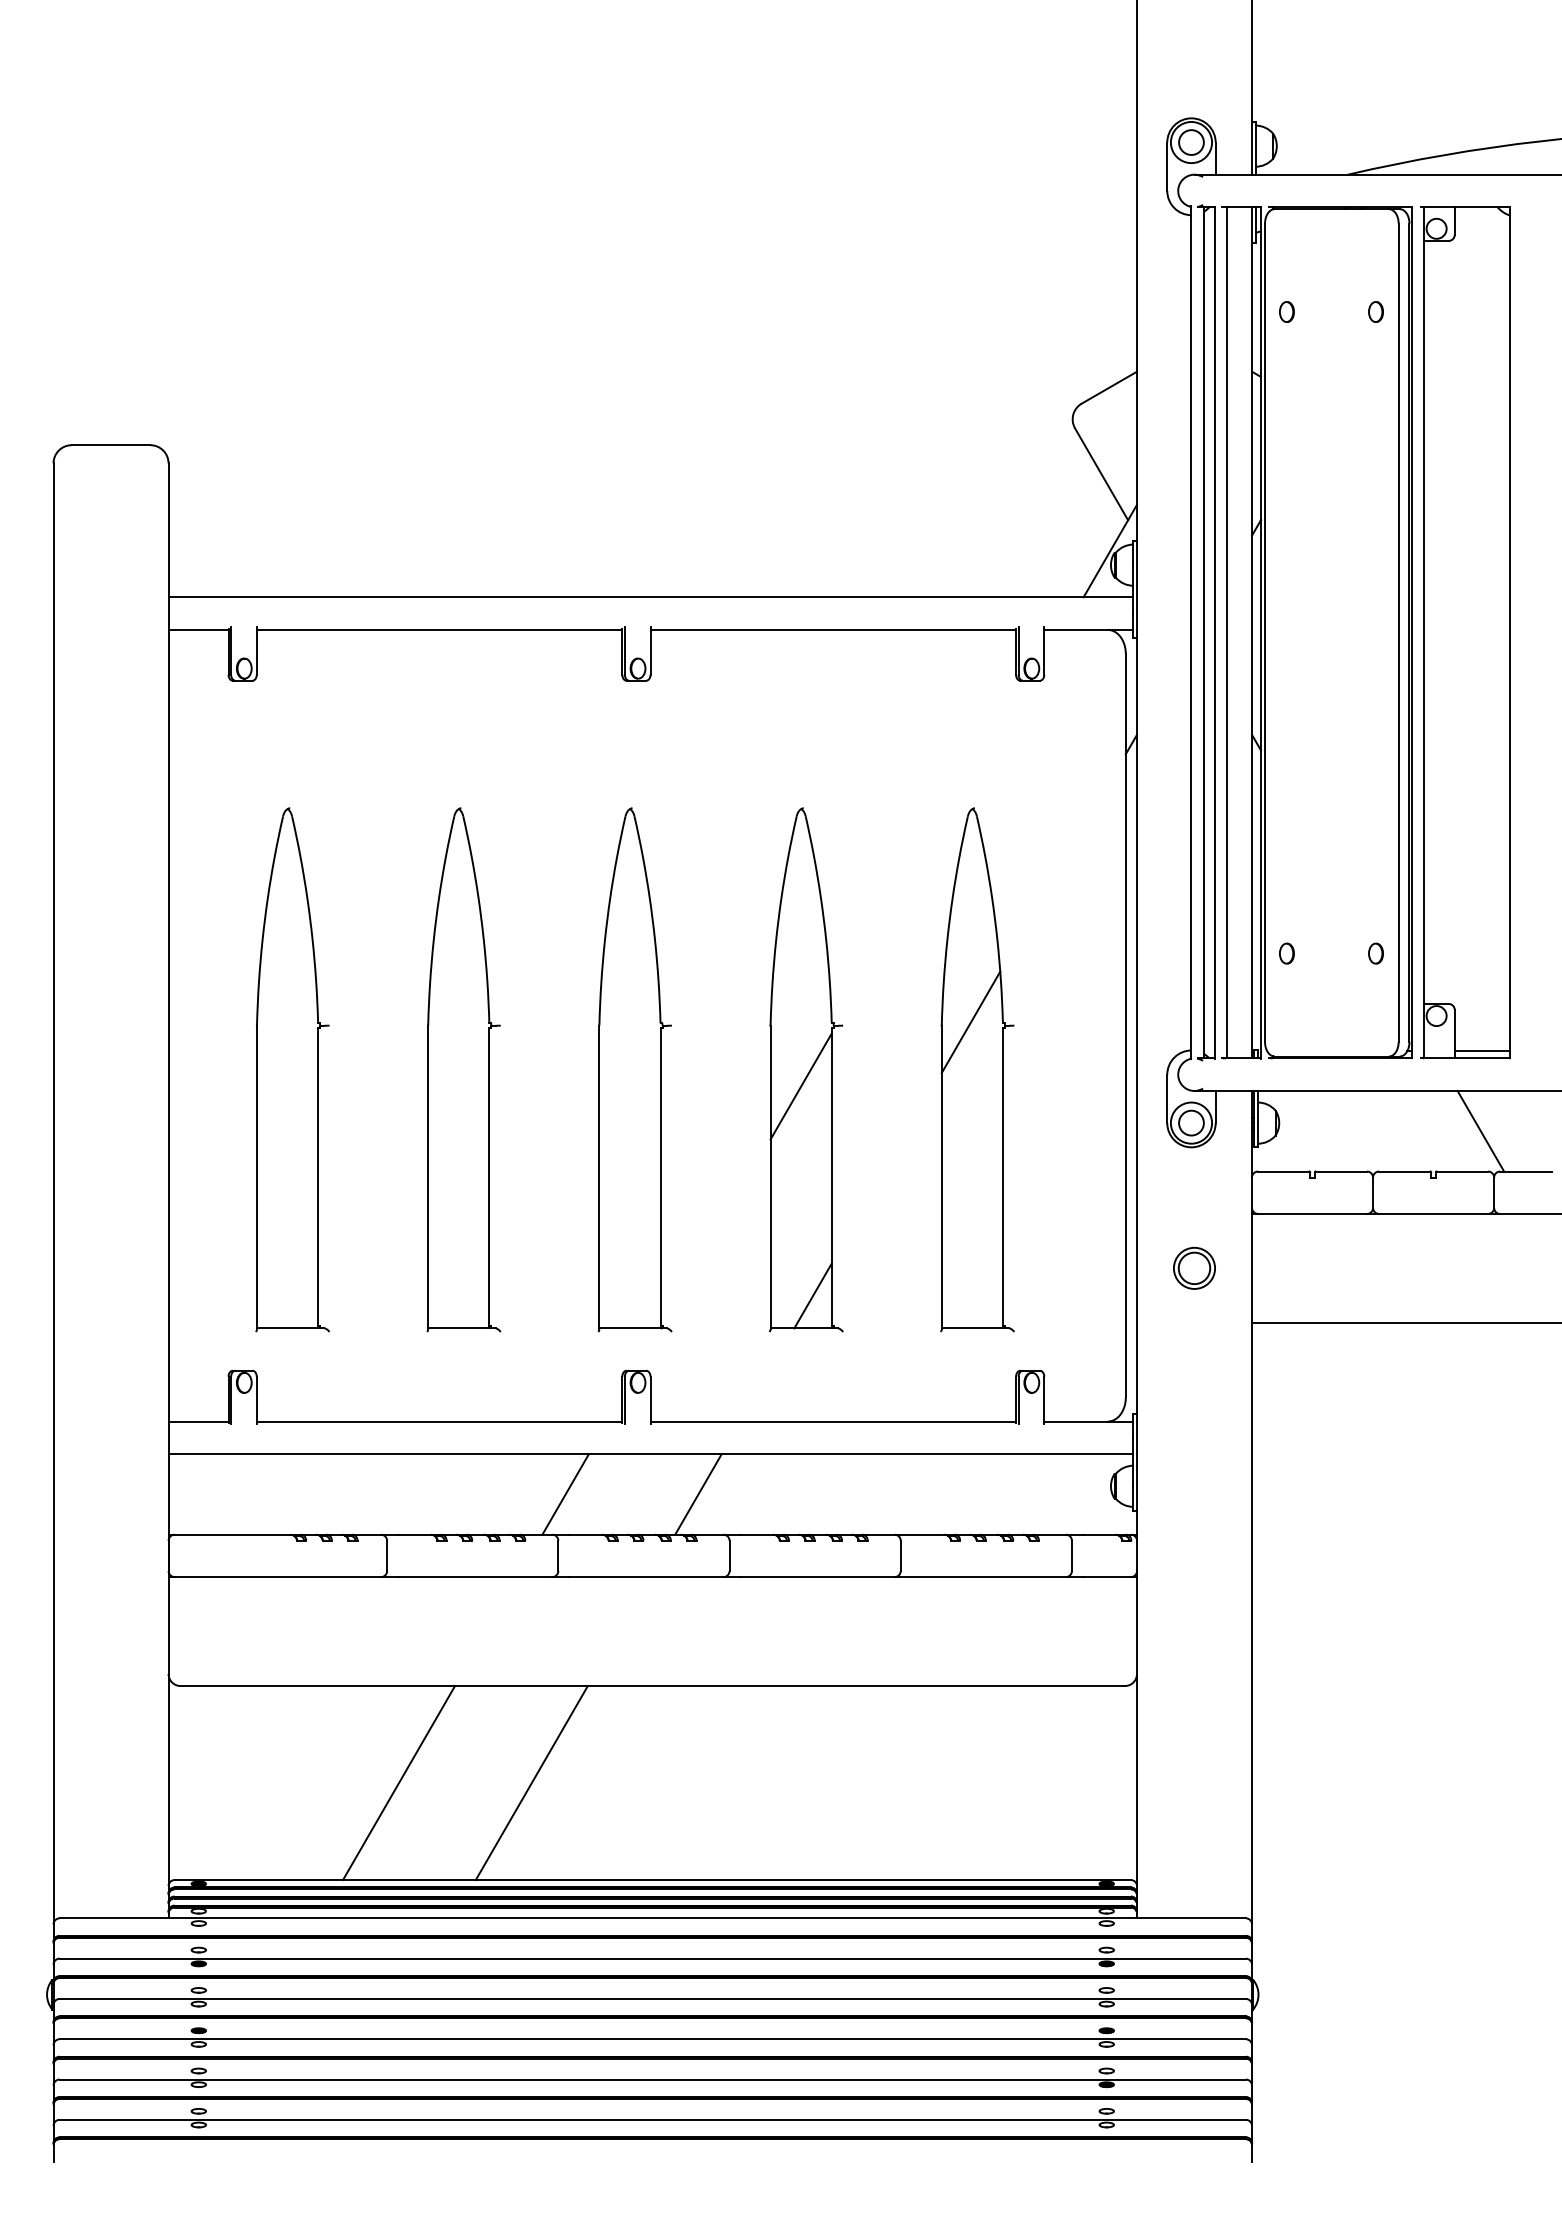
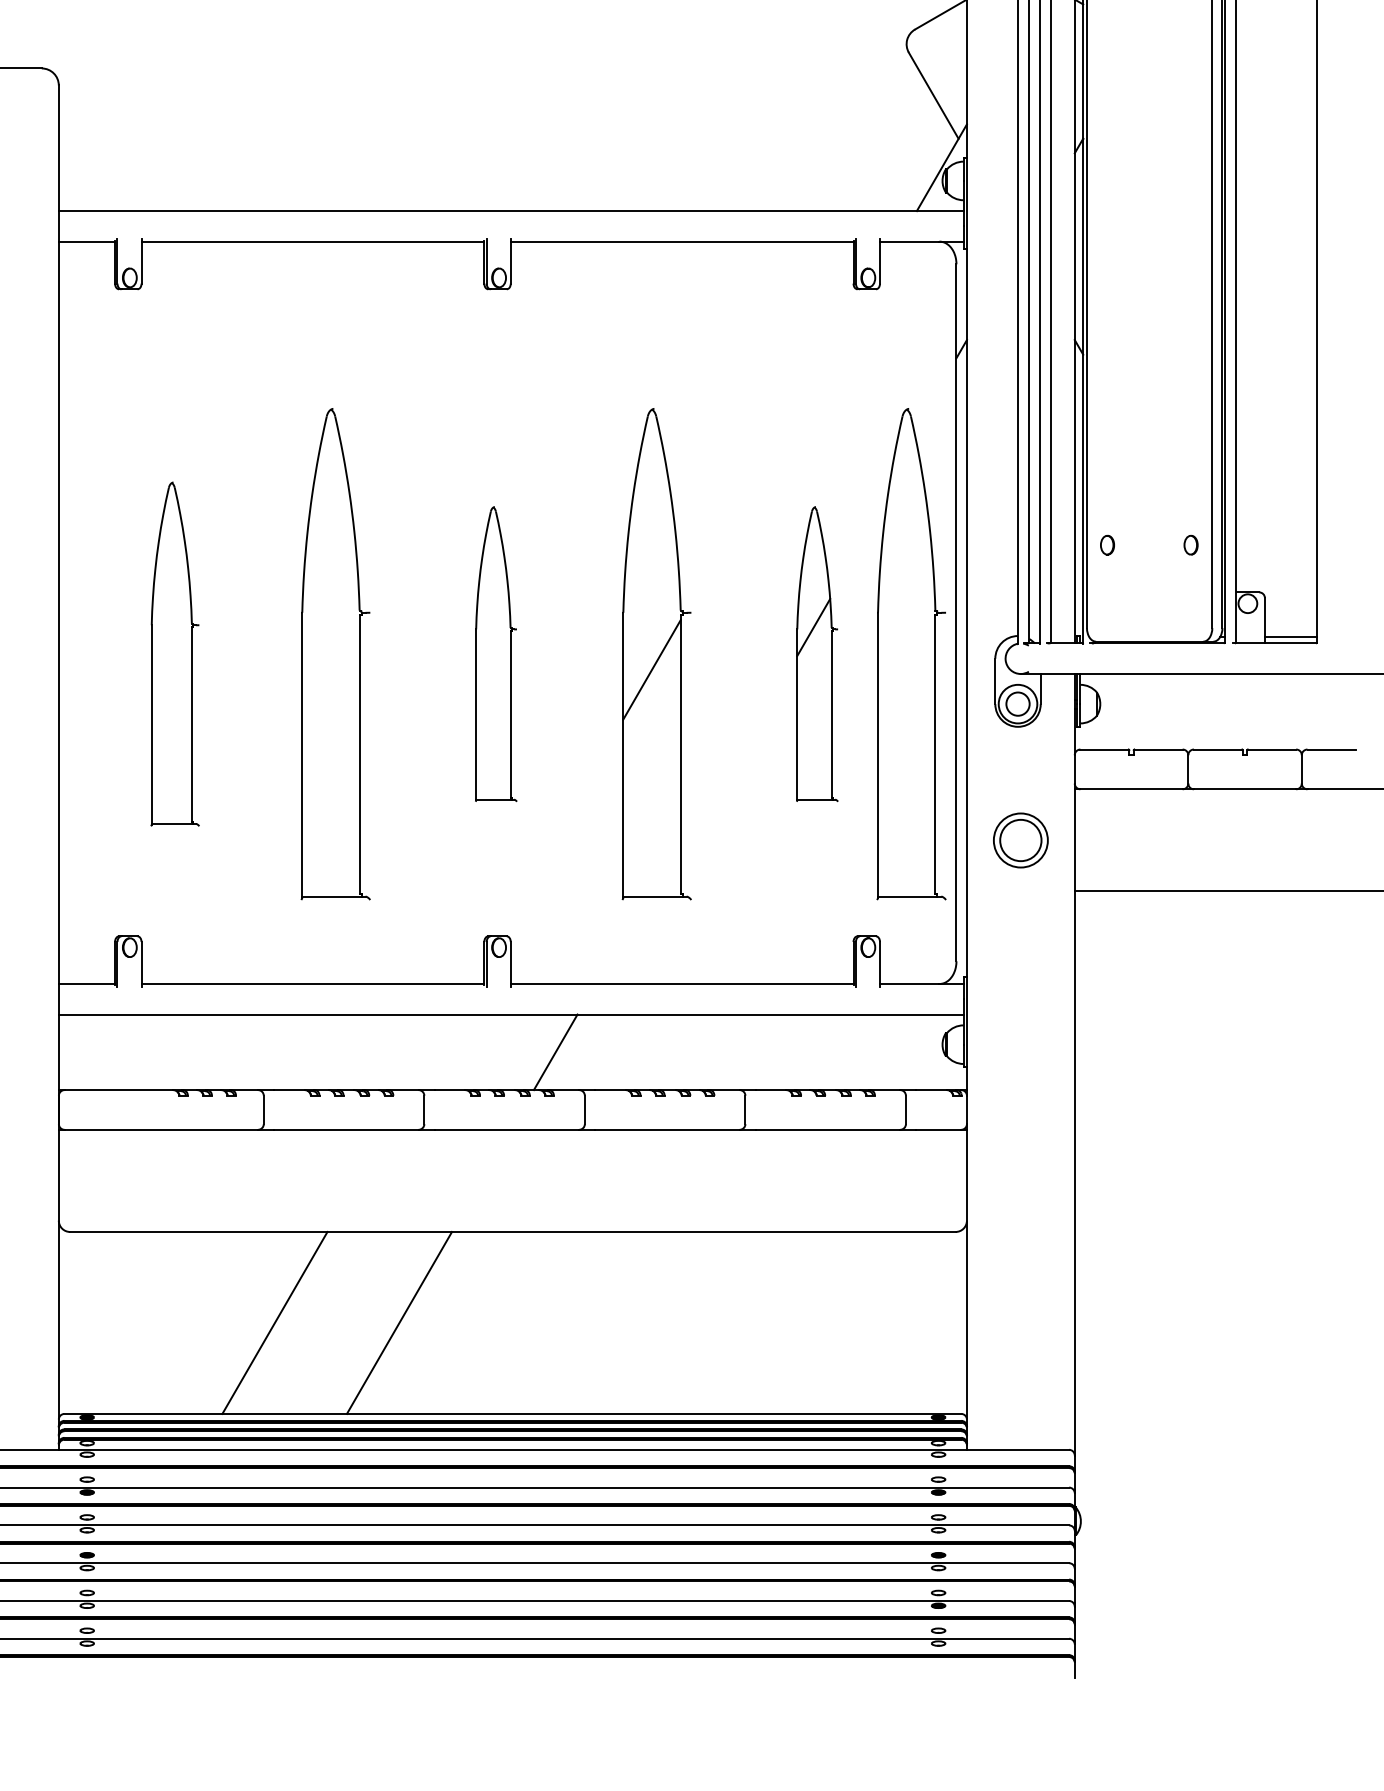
part: (292, 1069) -> (175, 653), size x0.7
part: (634, 1069) -> (495, 653), size x0.6
part: (977, 1069) -> (817, 653), size x0.6
part: (1077, 1069) -> (911, 653), added
line: (1480, 1130) -> (1289, 711), removed
part: (1194, 1267) -> (1020, 839), size x1.4
line: (812, 1295) -> (662, 865), removed
line: (565, 1494) -> (431, 1052), removed

